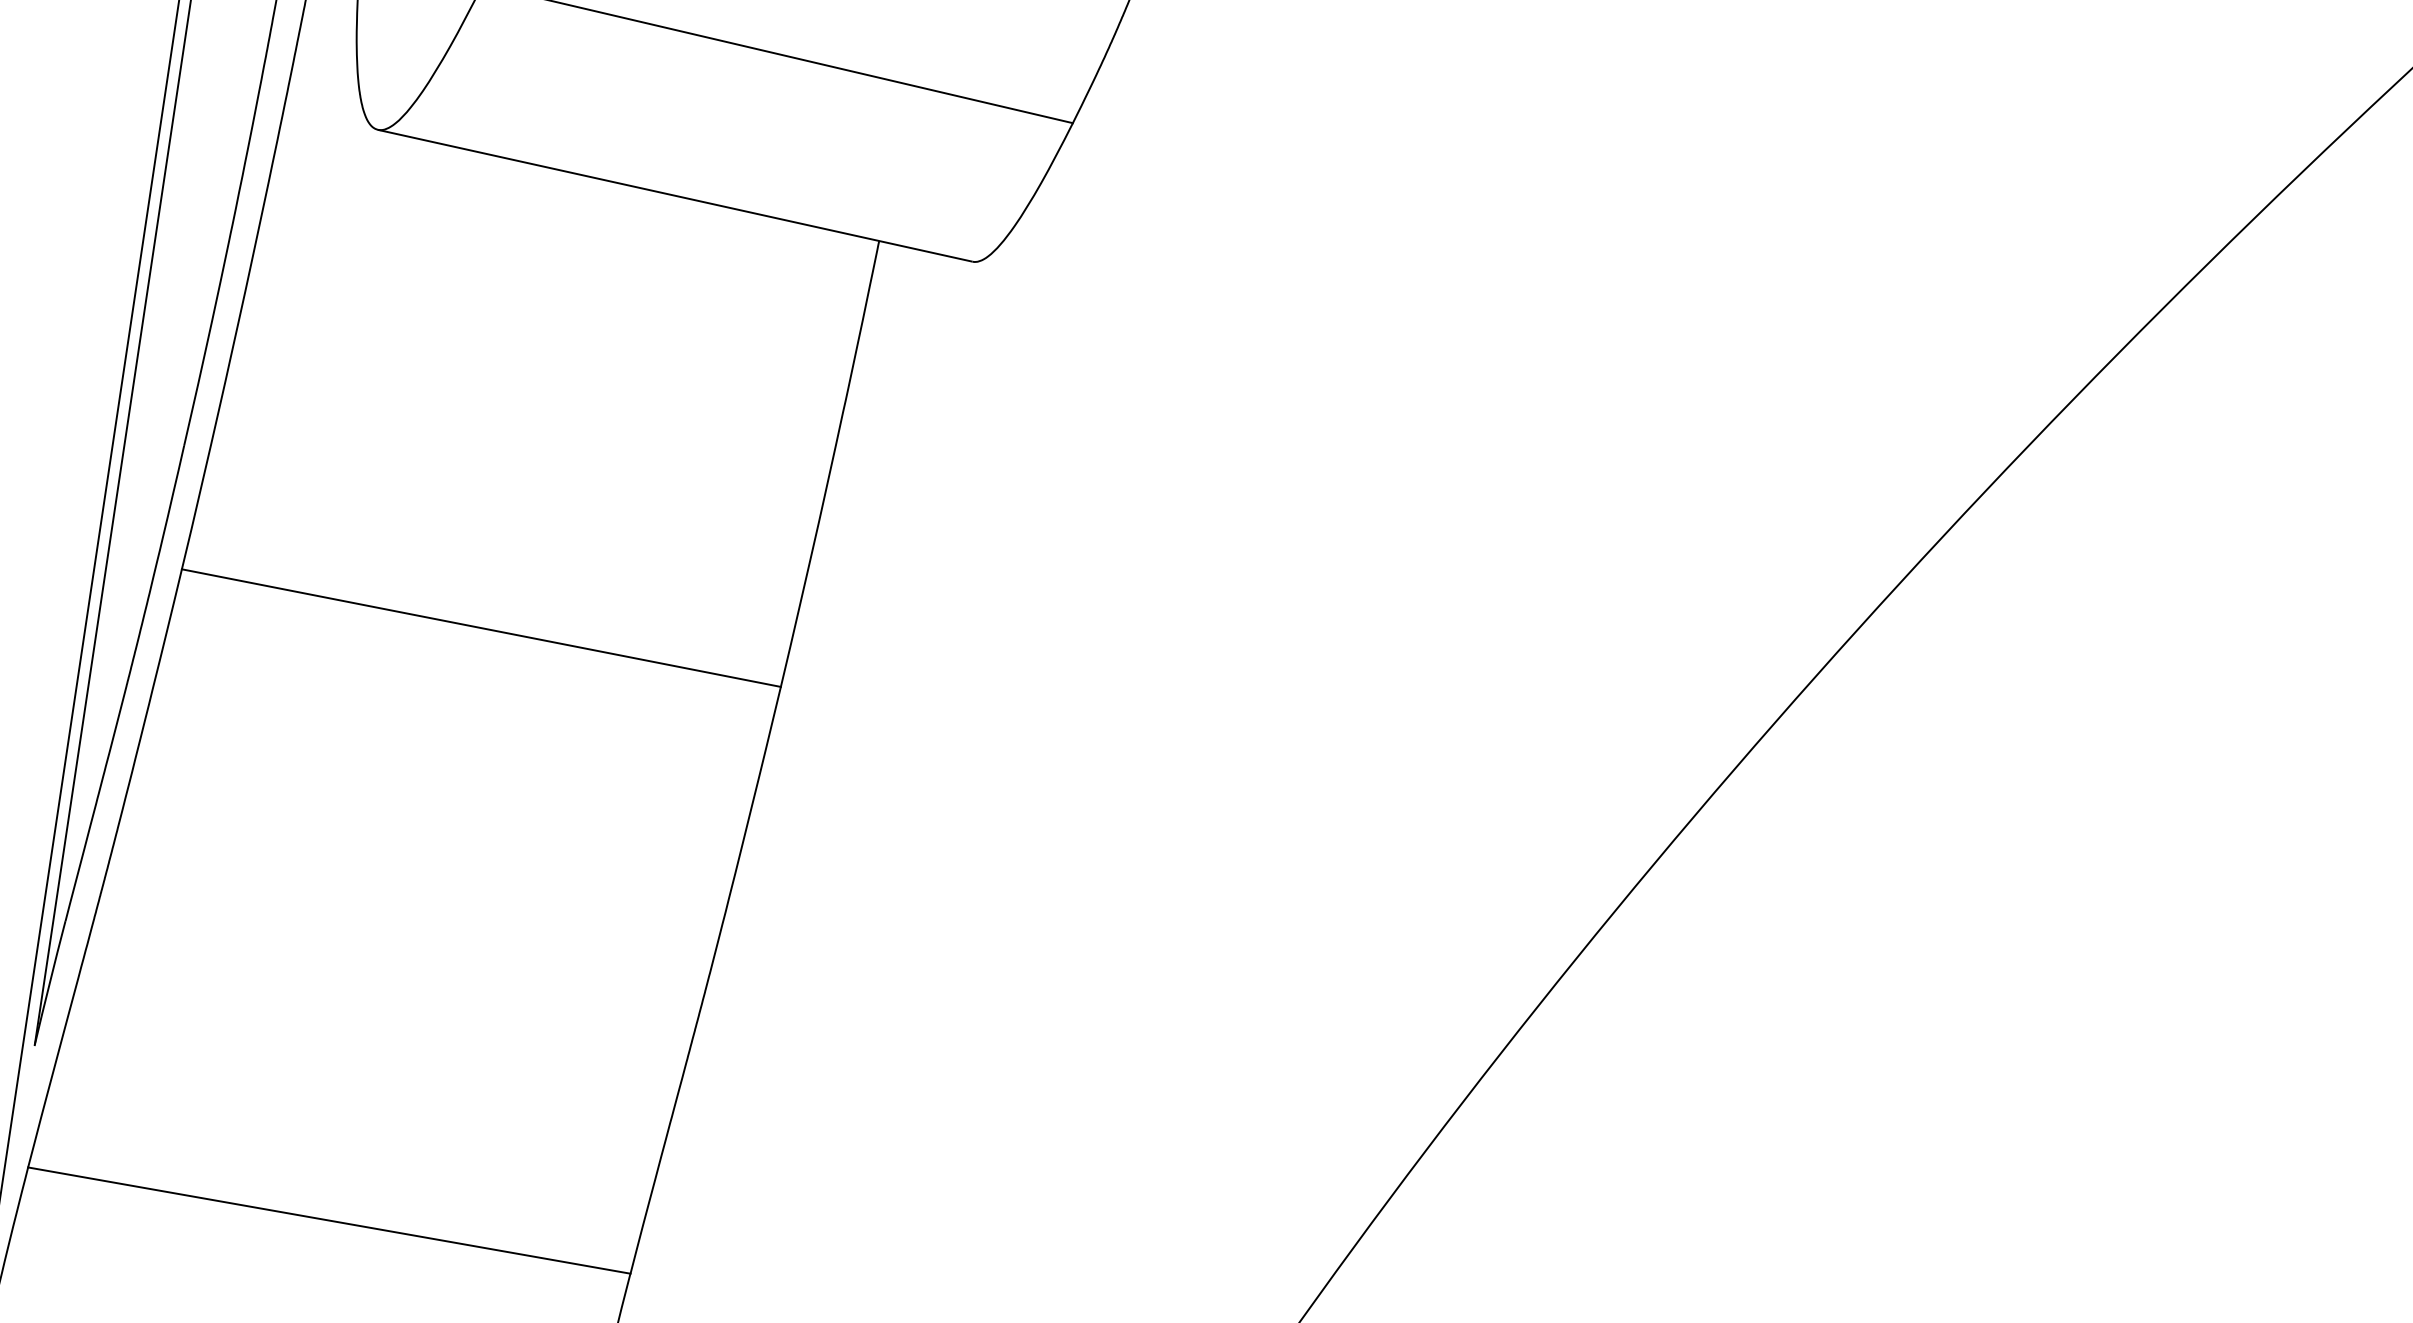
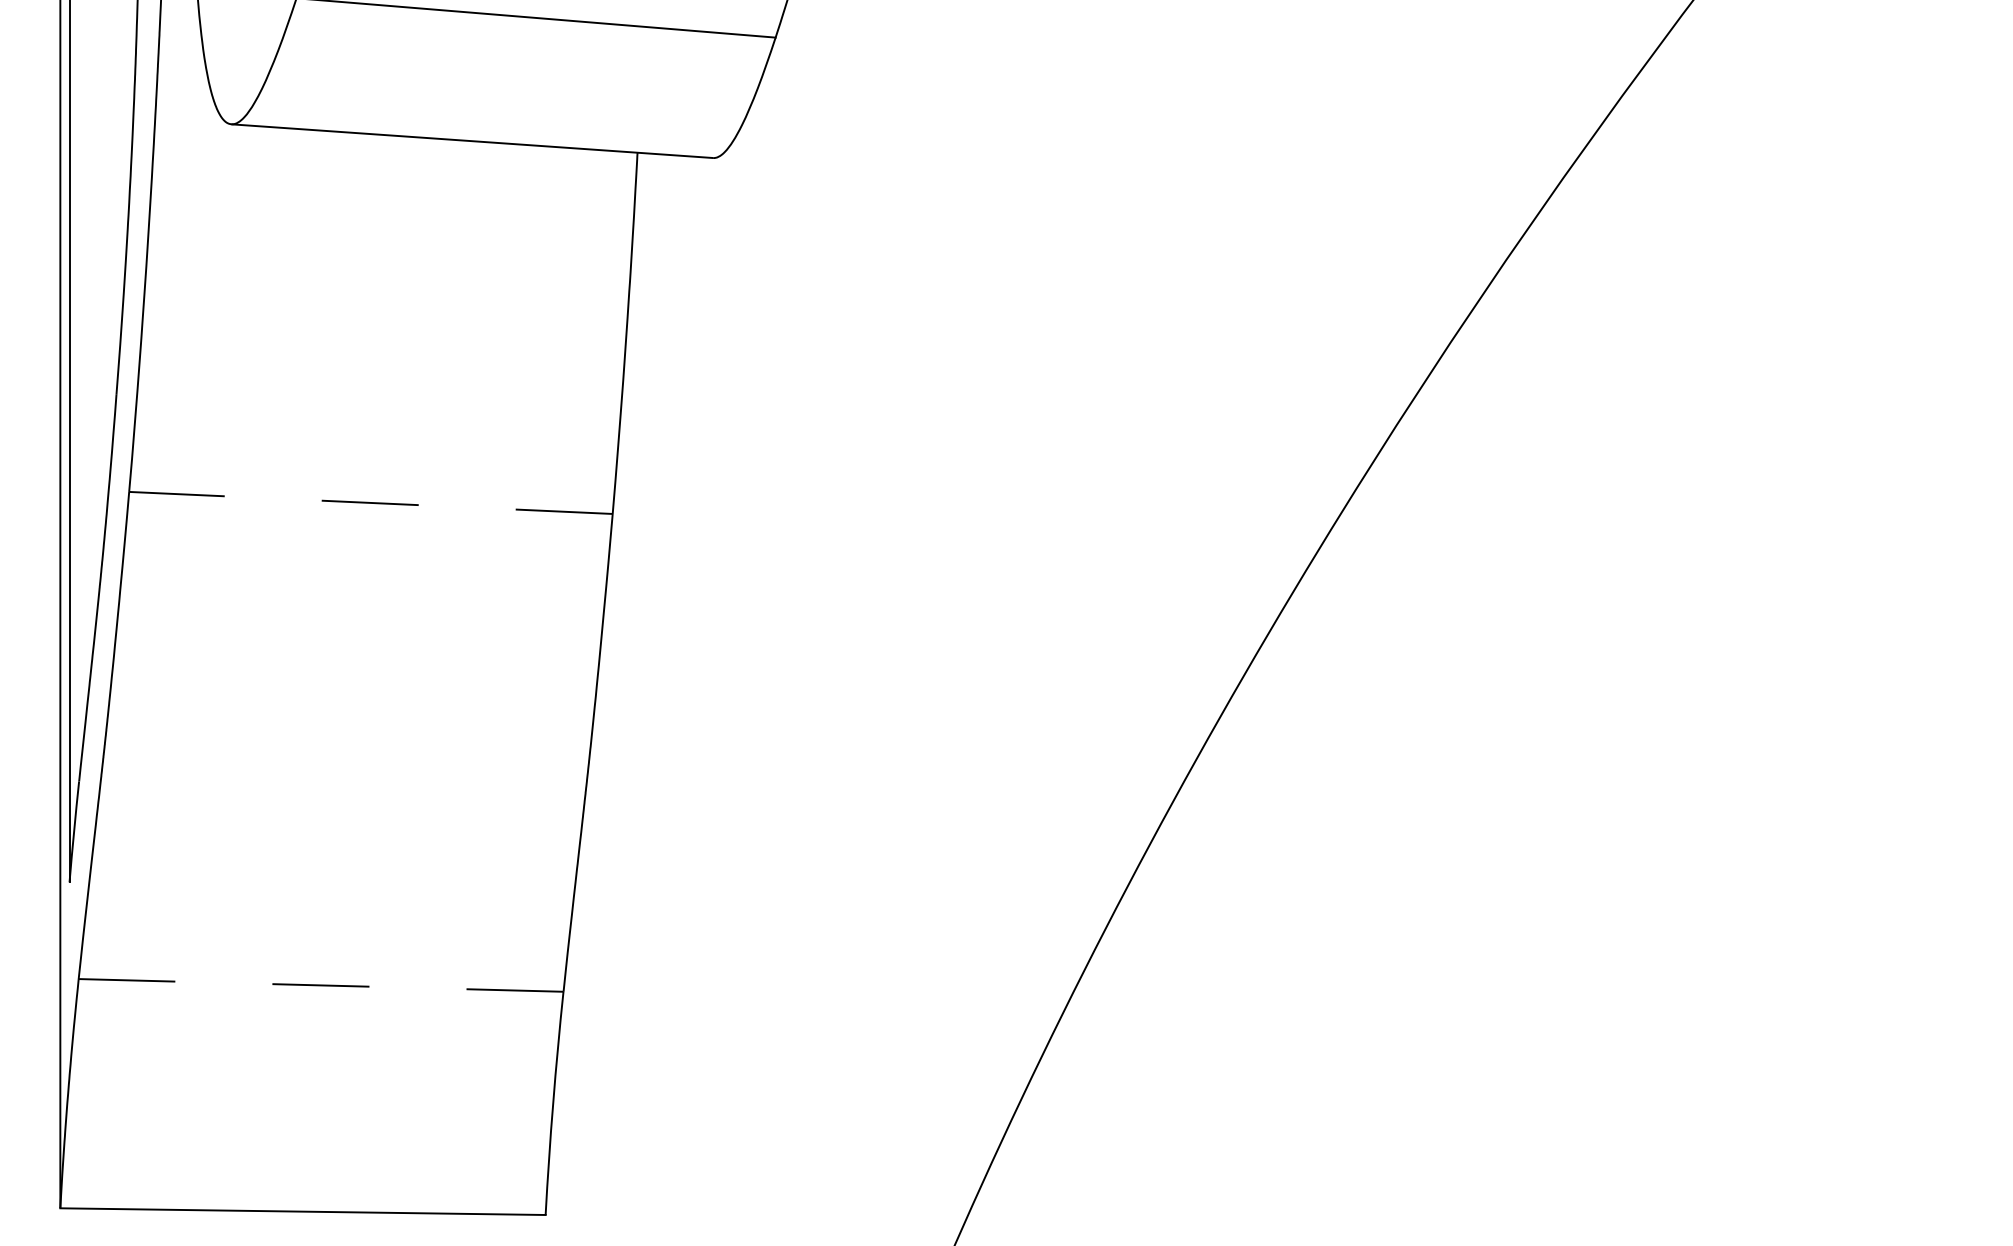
line: (480, 627) -> (370, 502), solid -> dashed
line: (329, 1220) -> (321, 985), solid -> dashed

